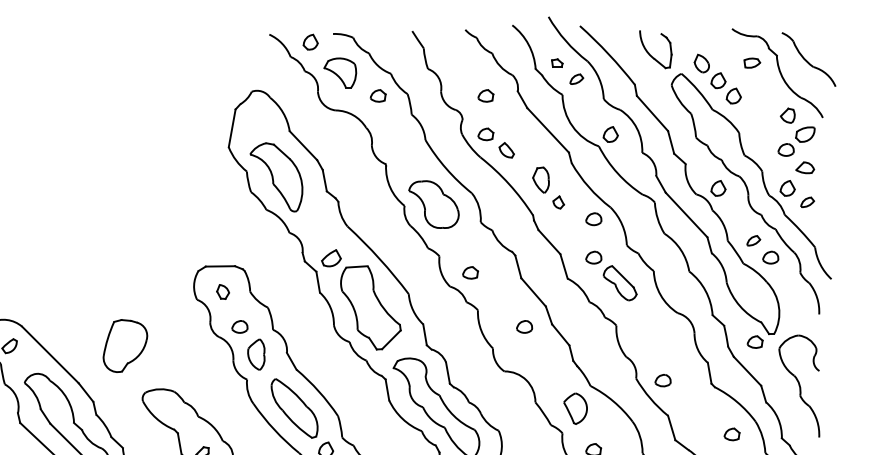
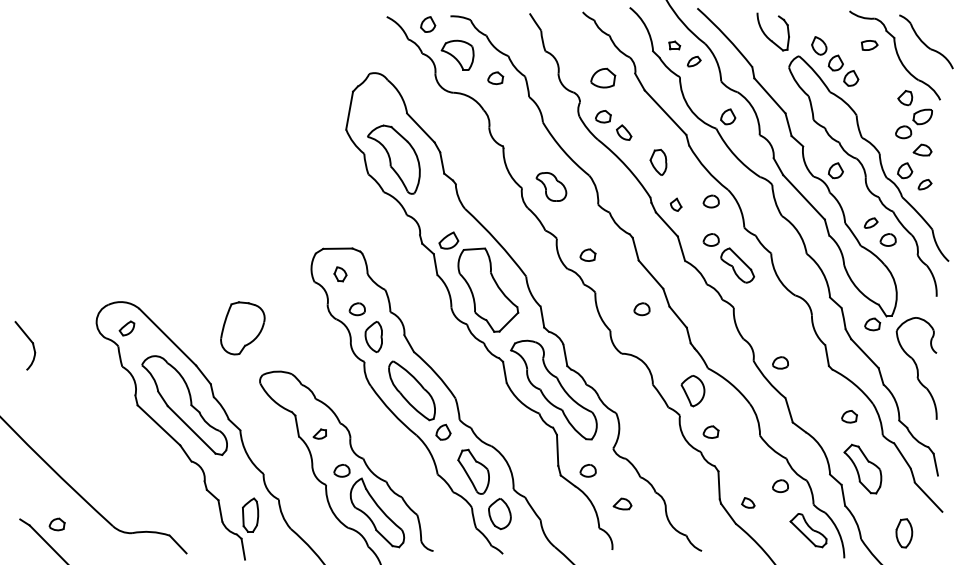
part: (486, 96) -> (603, 78), size x1.6
part: (558, 202) -> (675, 204), moved
part: (434, 204) -> (551, 186), size x0.6

